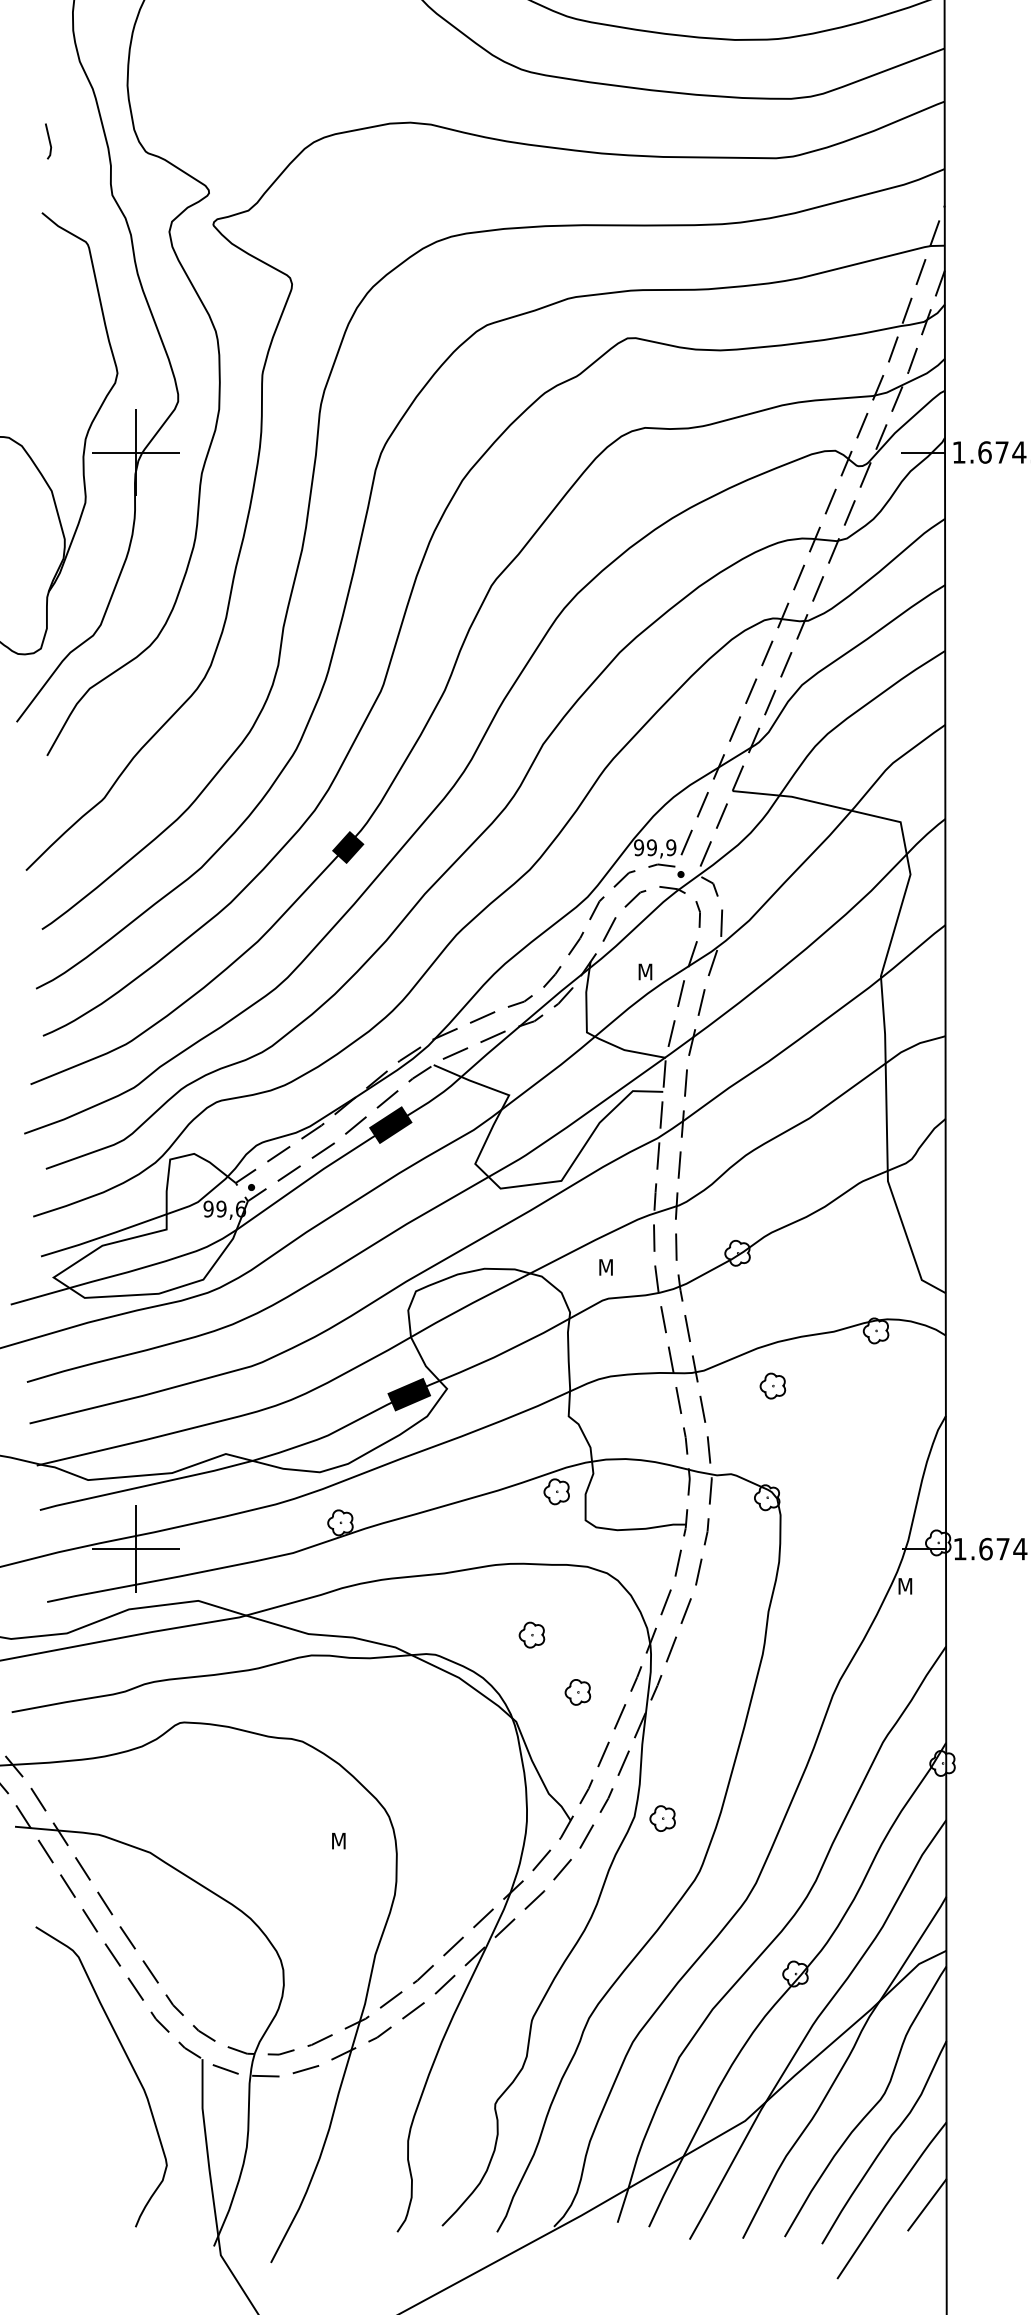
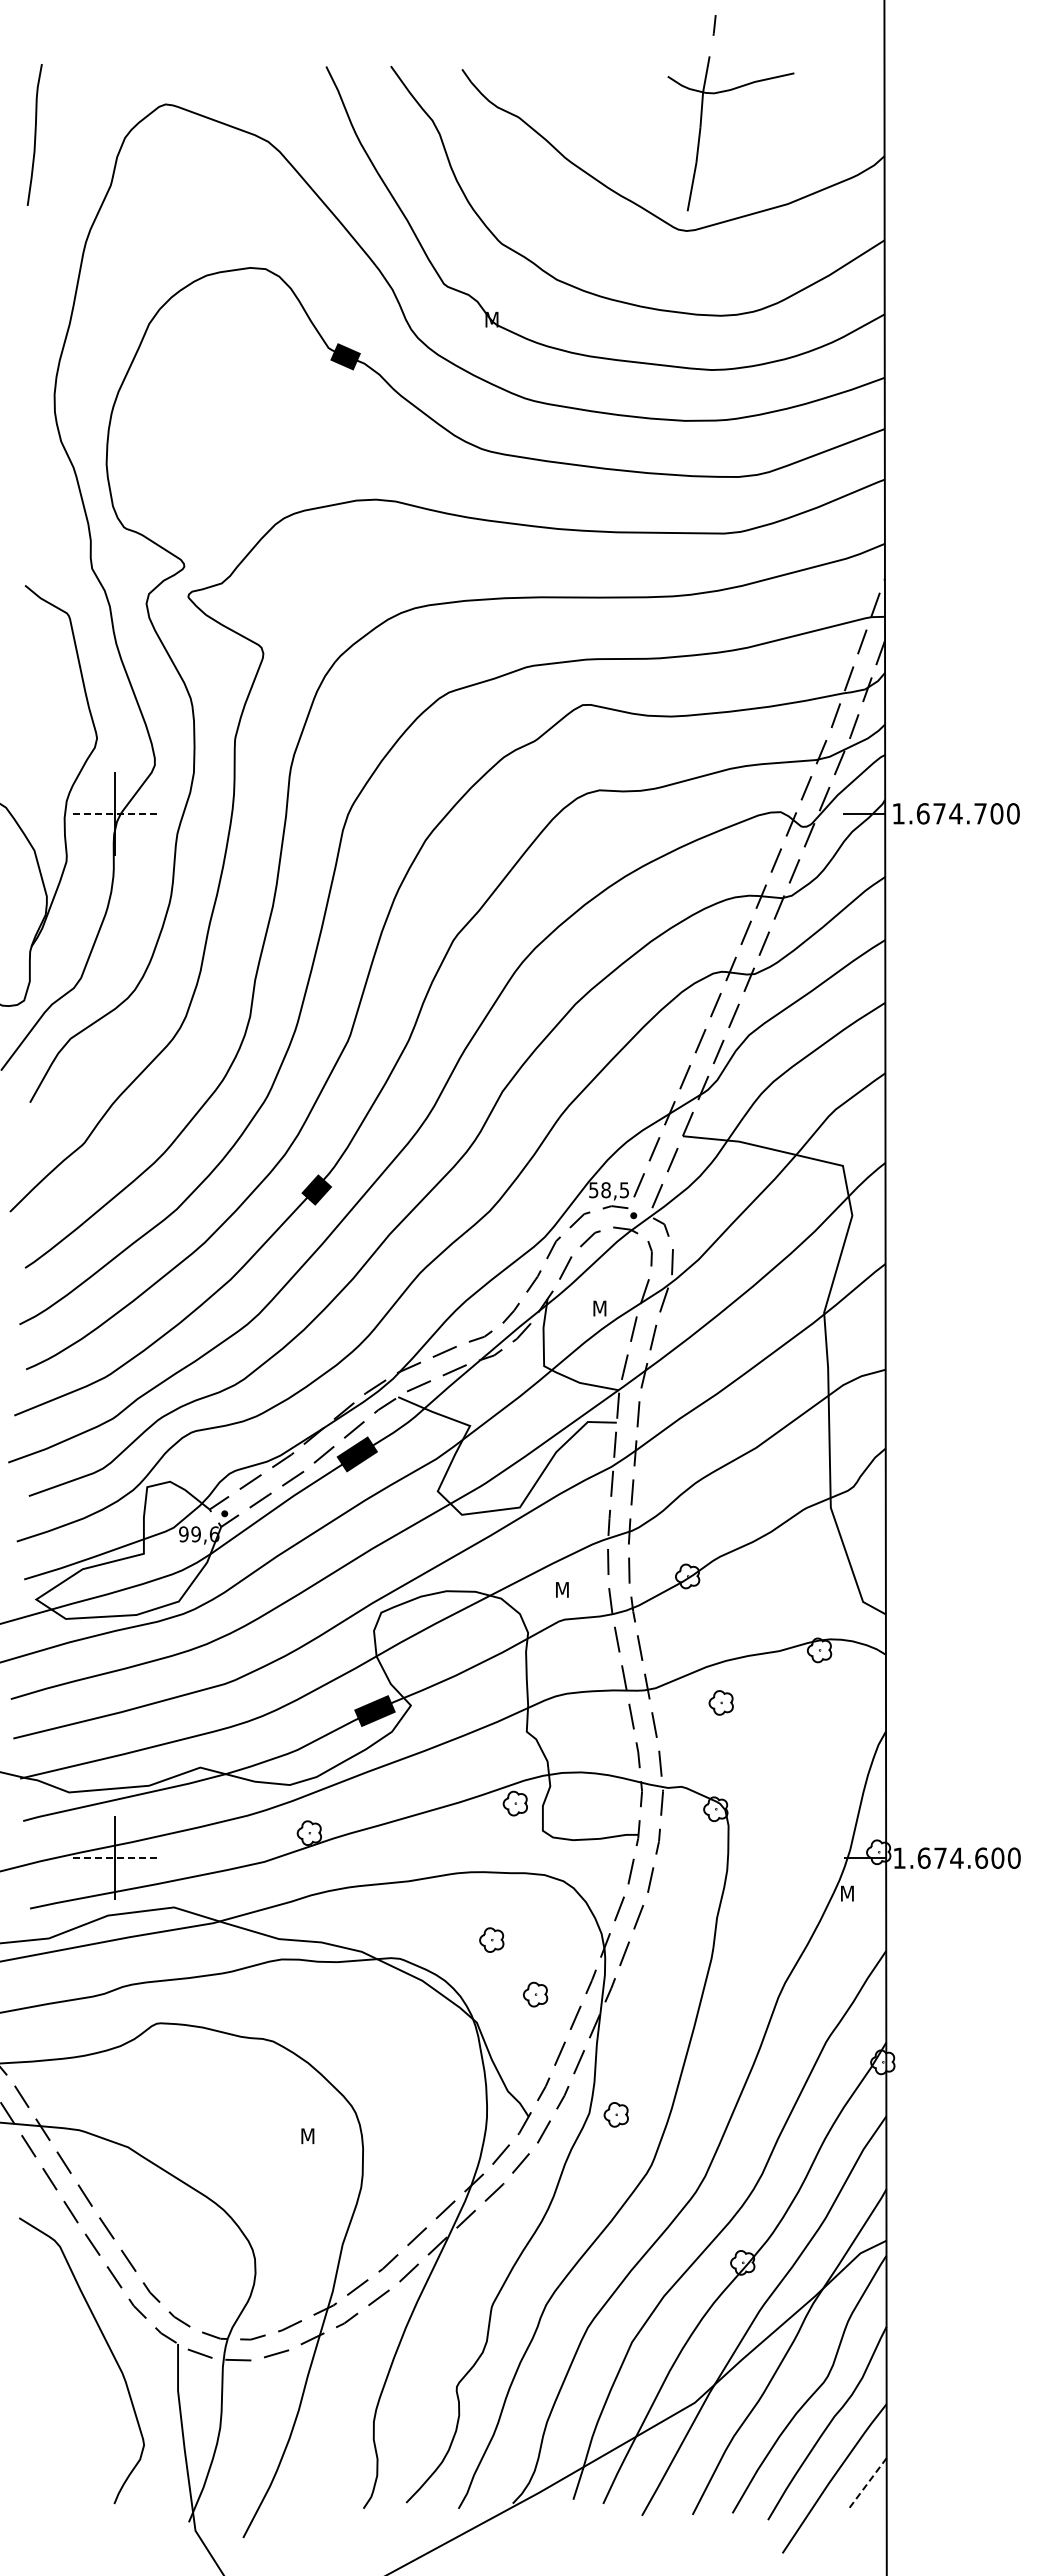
line: (48, 141) -> (31, 517), removed
line: (135, 452) -> (114, 813), solid -> dashed
text: (655, 848) -> (609, 1190), 99,9 -> 58,5
line: (135, 1549) -> (114, 1858), solid -> dashed
line: (926, 2205) -> (867, 2483), solid -> dashed

